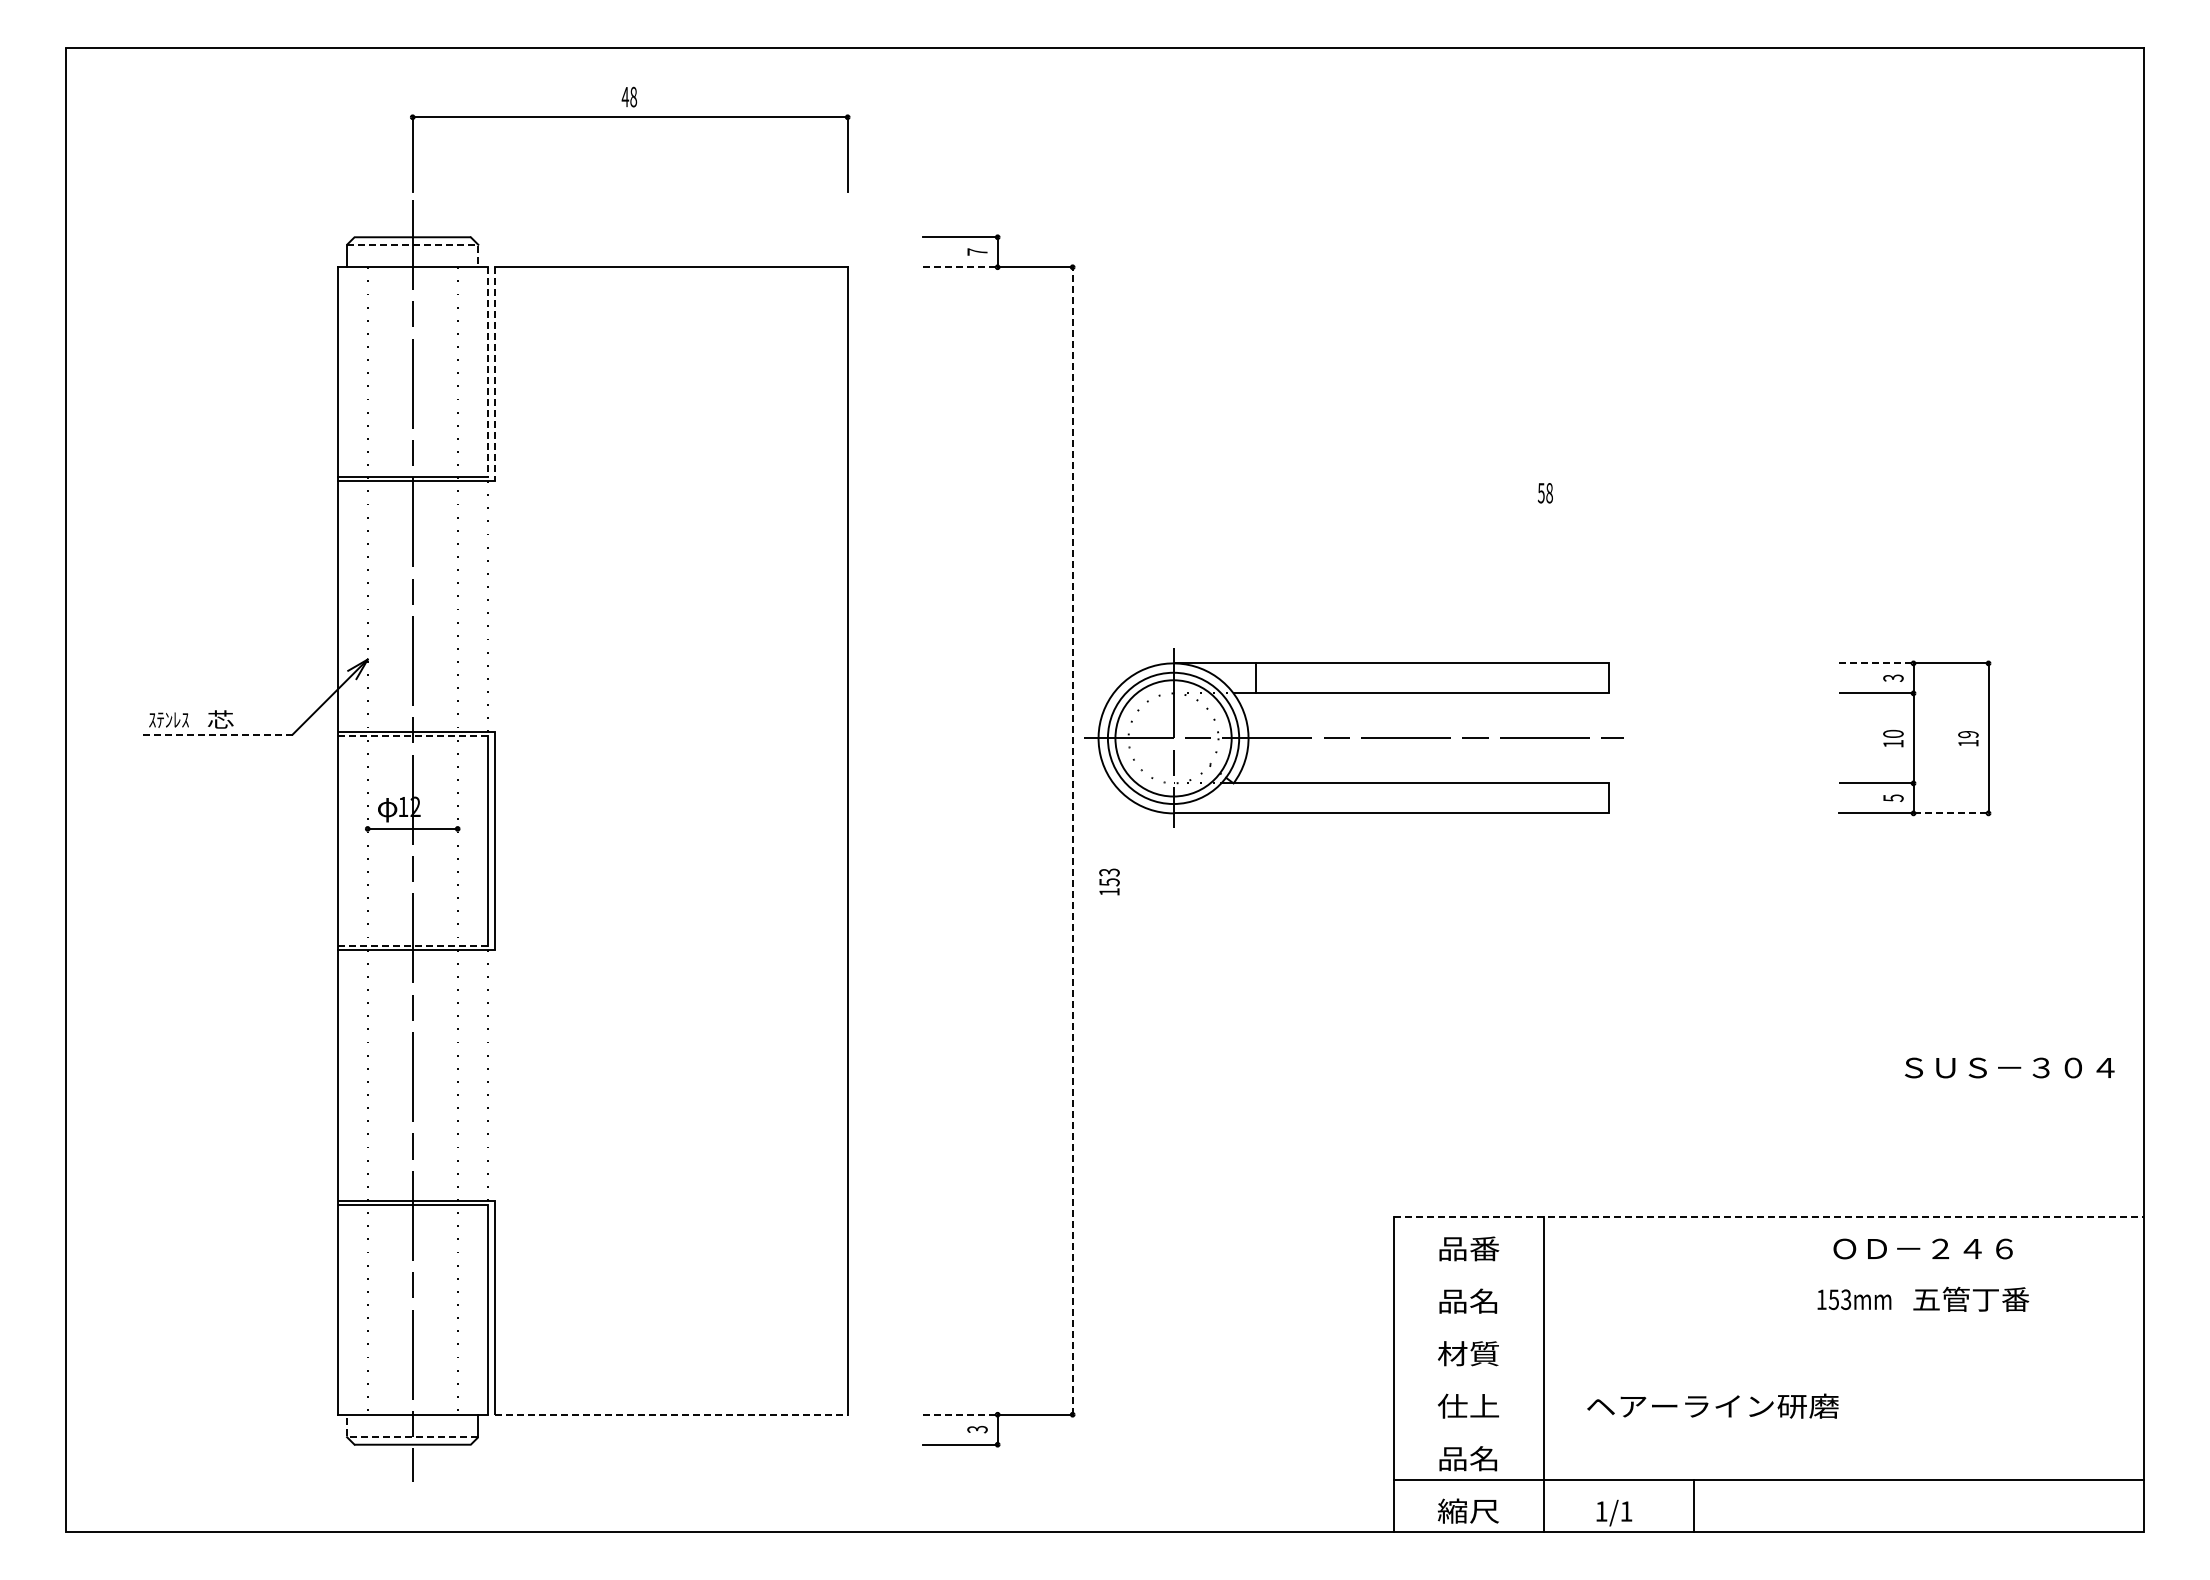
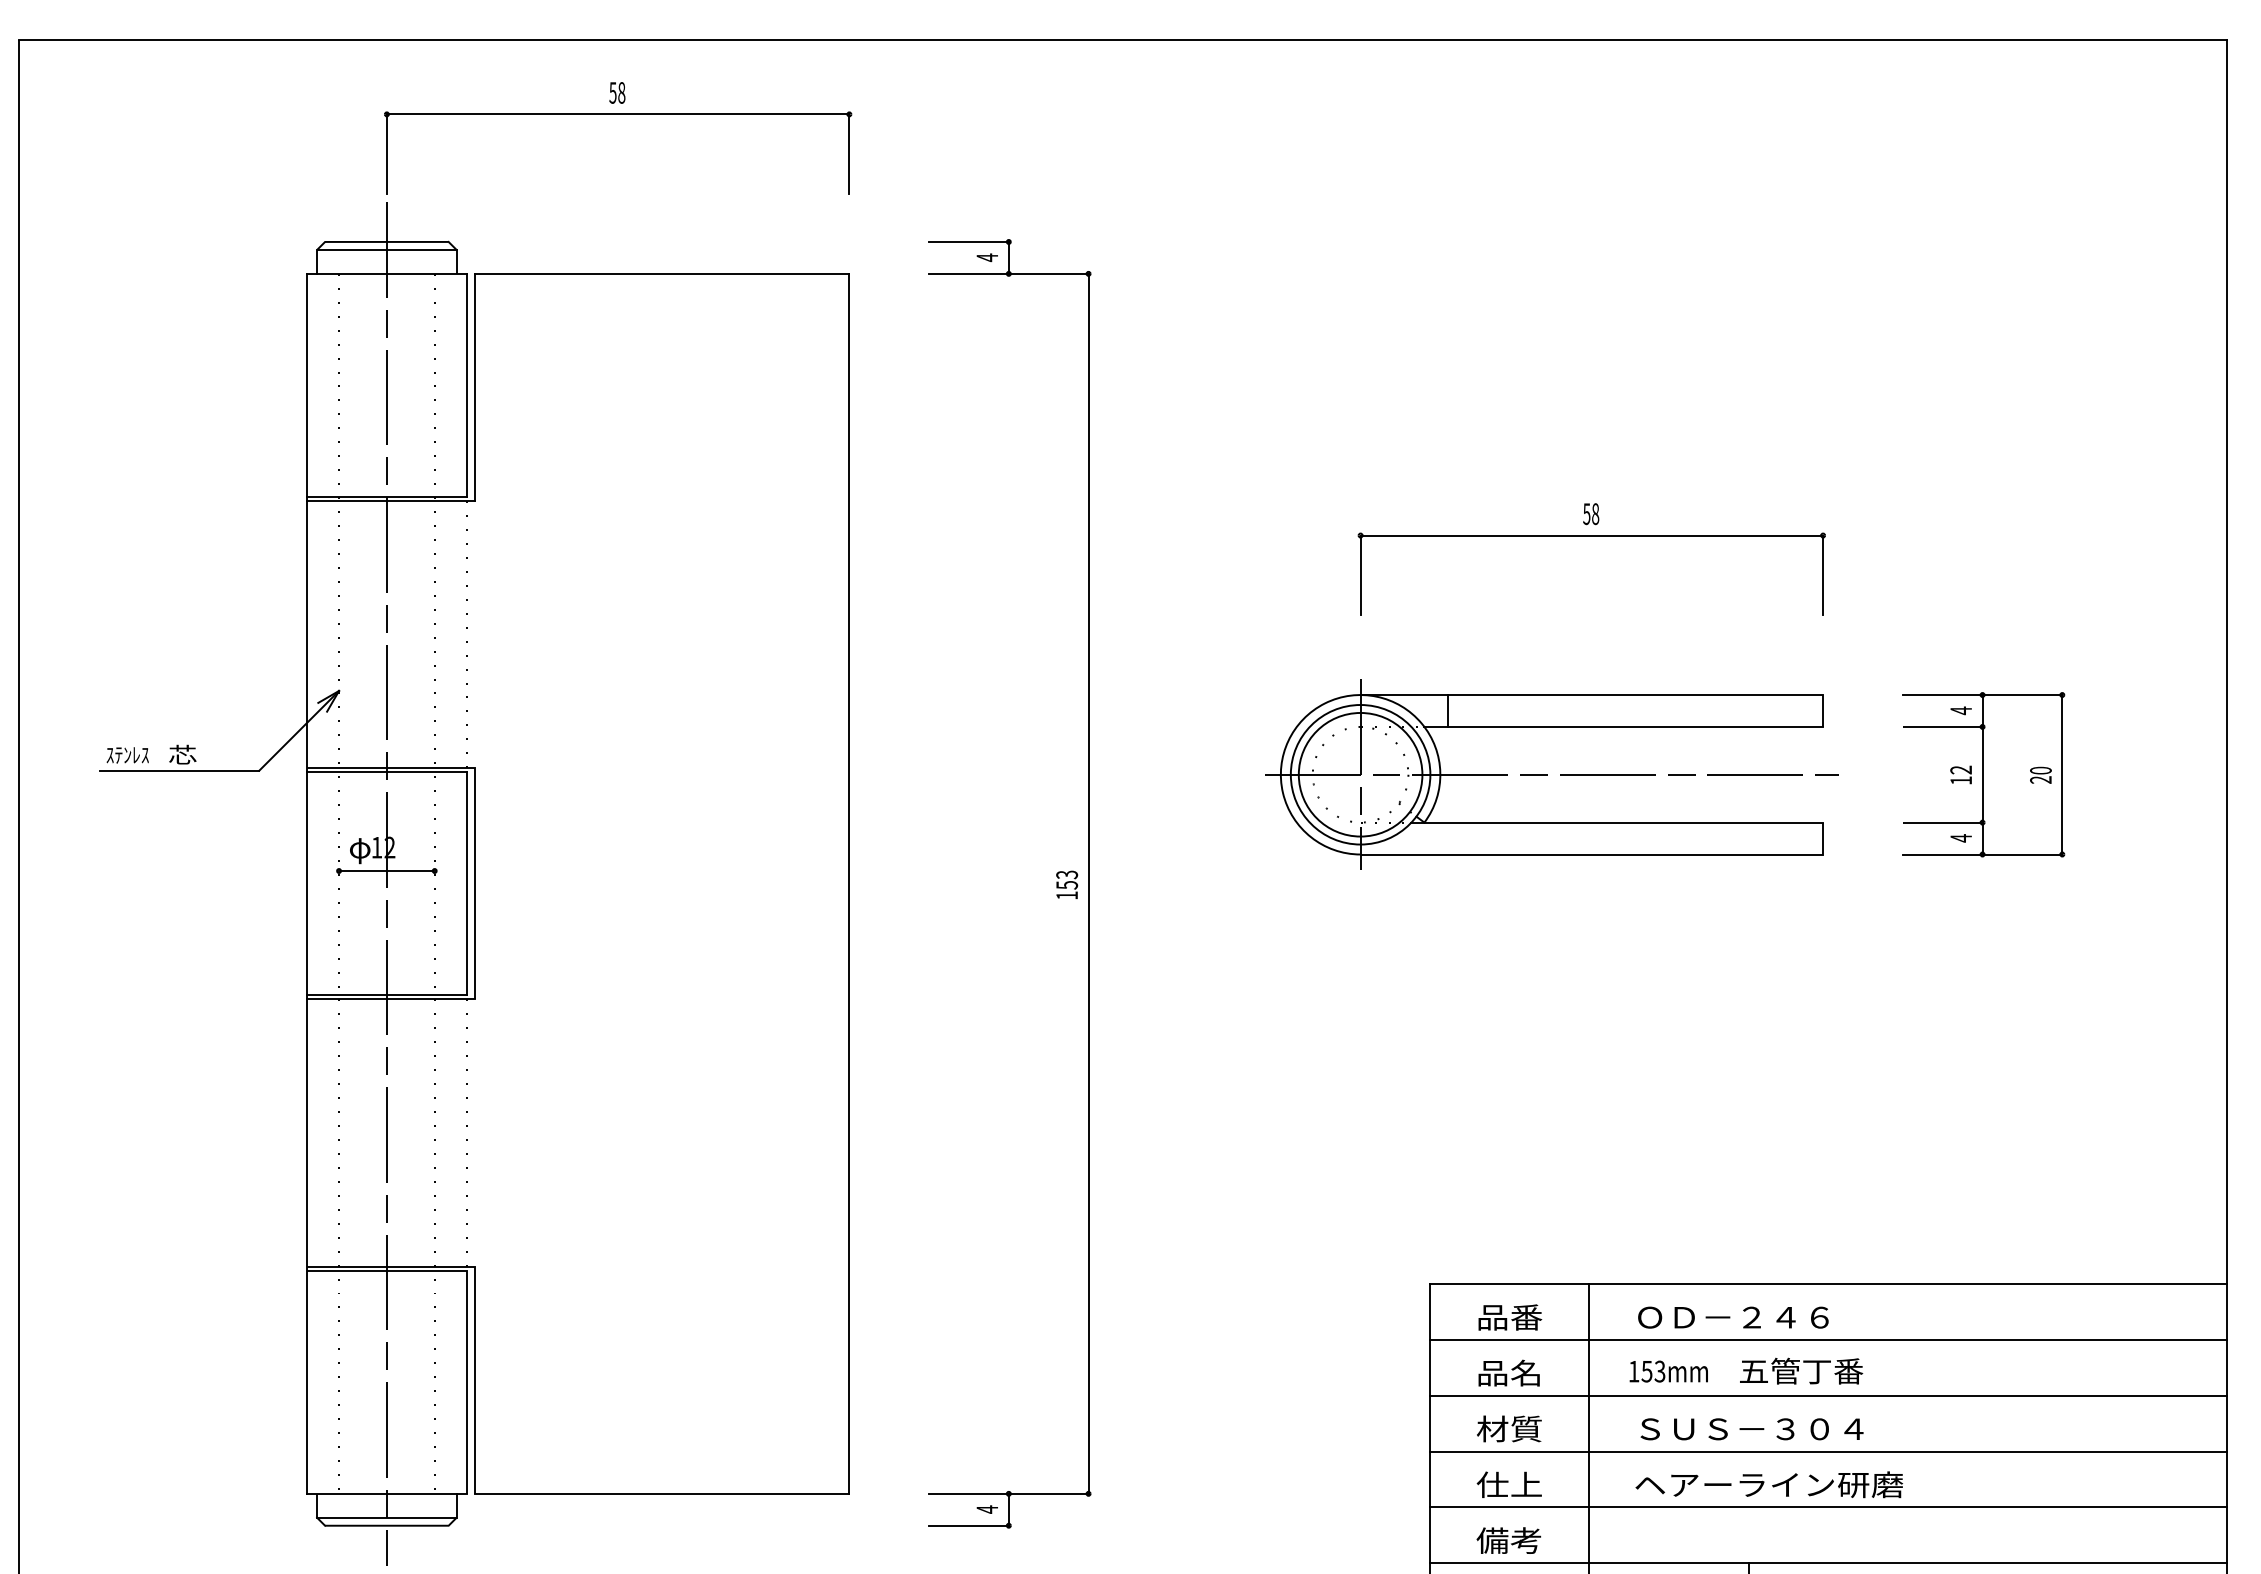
text: (625, 97) -> (613, 93), 48 -> 58
line: (424, 244) -> (399, 249), dashed -> solid
text: (977, 252) -> (987, 258), 7 -> 4
line: (960, 267) -> (969, 274), dashed -> solid
line: (487, 372) -> (466, 385), dashed -> solid
line: (495, 374) -> (474, 387), dashed -> solid
part: (1545, 513) -> (1591, 535), added
line: (1876, 663) -> (1943, 695), dashed -> solid
text: (1893, 678) -> (1961, 711), 3 -> 4
text: (1893, 733) -> (1961, 769), 10 -> 12
line: (217, 734) -> (179, 770), dashed -> solid
line: (412, 736) -> (386, 772), dashed -> solid
part: (1353, 737) -> (1551, 773), moved
text: (1968, 738) -> (2041, 774), 19 -> 20
text: (1893, 798) -> (1961, 838), 5 -> 4
line: (1951, 813) -> (2022, 854), dashed -> solid
line: (1072, 840) -> (1088, 883), dashed -> solid
text: (1109, 881) -> (1067, 884), moved
line: (412, 945) -> (386, 994), dashed -> solid
text: (2009, 1067) -> (1751, 1428), moved
line: (1768, 1217) -> (1828, 1284), dashed -> solid
text: (1922, 1248) -> (1732, 1317), moved
line: (1768, 1269) -> (1828, 1339), added
text: (1971, 1298) -> (1801, 1370), moved
text: (1854, 1299) -> (1668, 1371), moved
line: (1768, 1322) -> (1828, 1395), added
line: (1768, 1374) -> (1828, 1451), added
line: (671, 1414) -> (662, 1493), dashed -> solid
line: (960, 1414) -> (969, 1493), dashed -> solid
line: (1768, 1427) -> (1828, 1507), added
text: (977, 1429) -> (987, 1509), 3 -> 4
line: (400, 1437) -> (373, 1518), dashed -> solid
text: (1467, 1458) -> (1508, 1540), 品名 -> 備考

